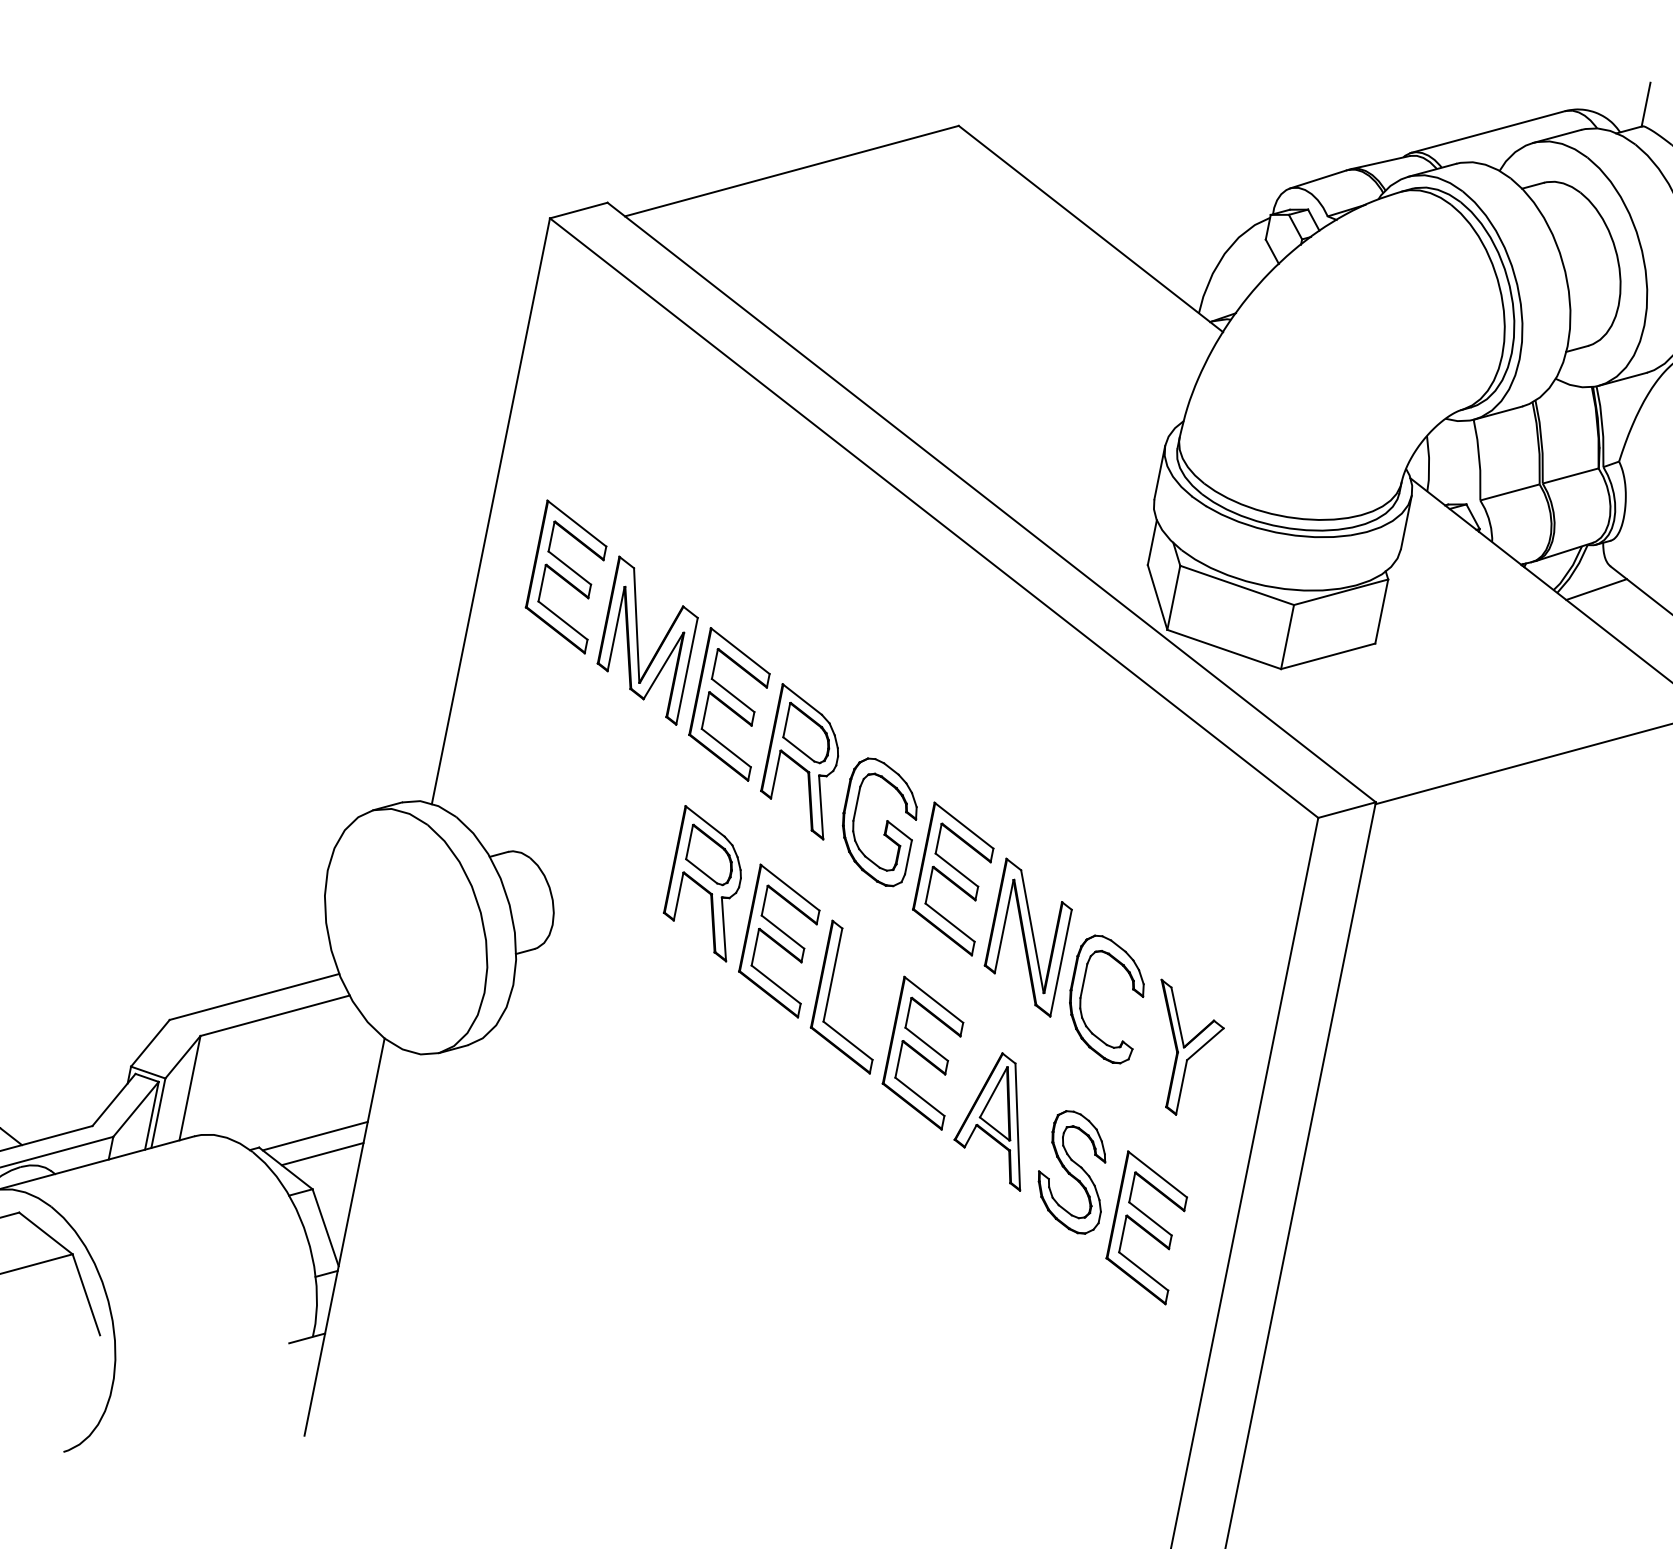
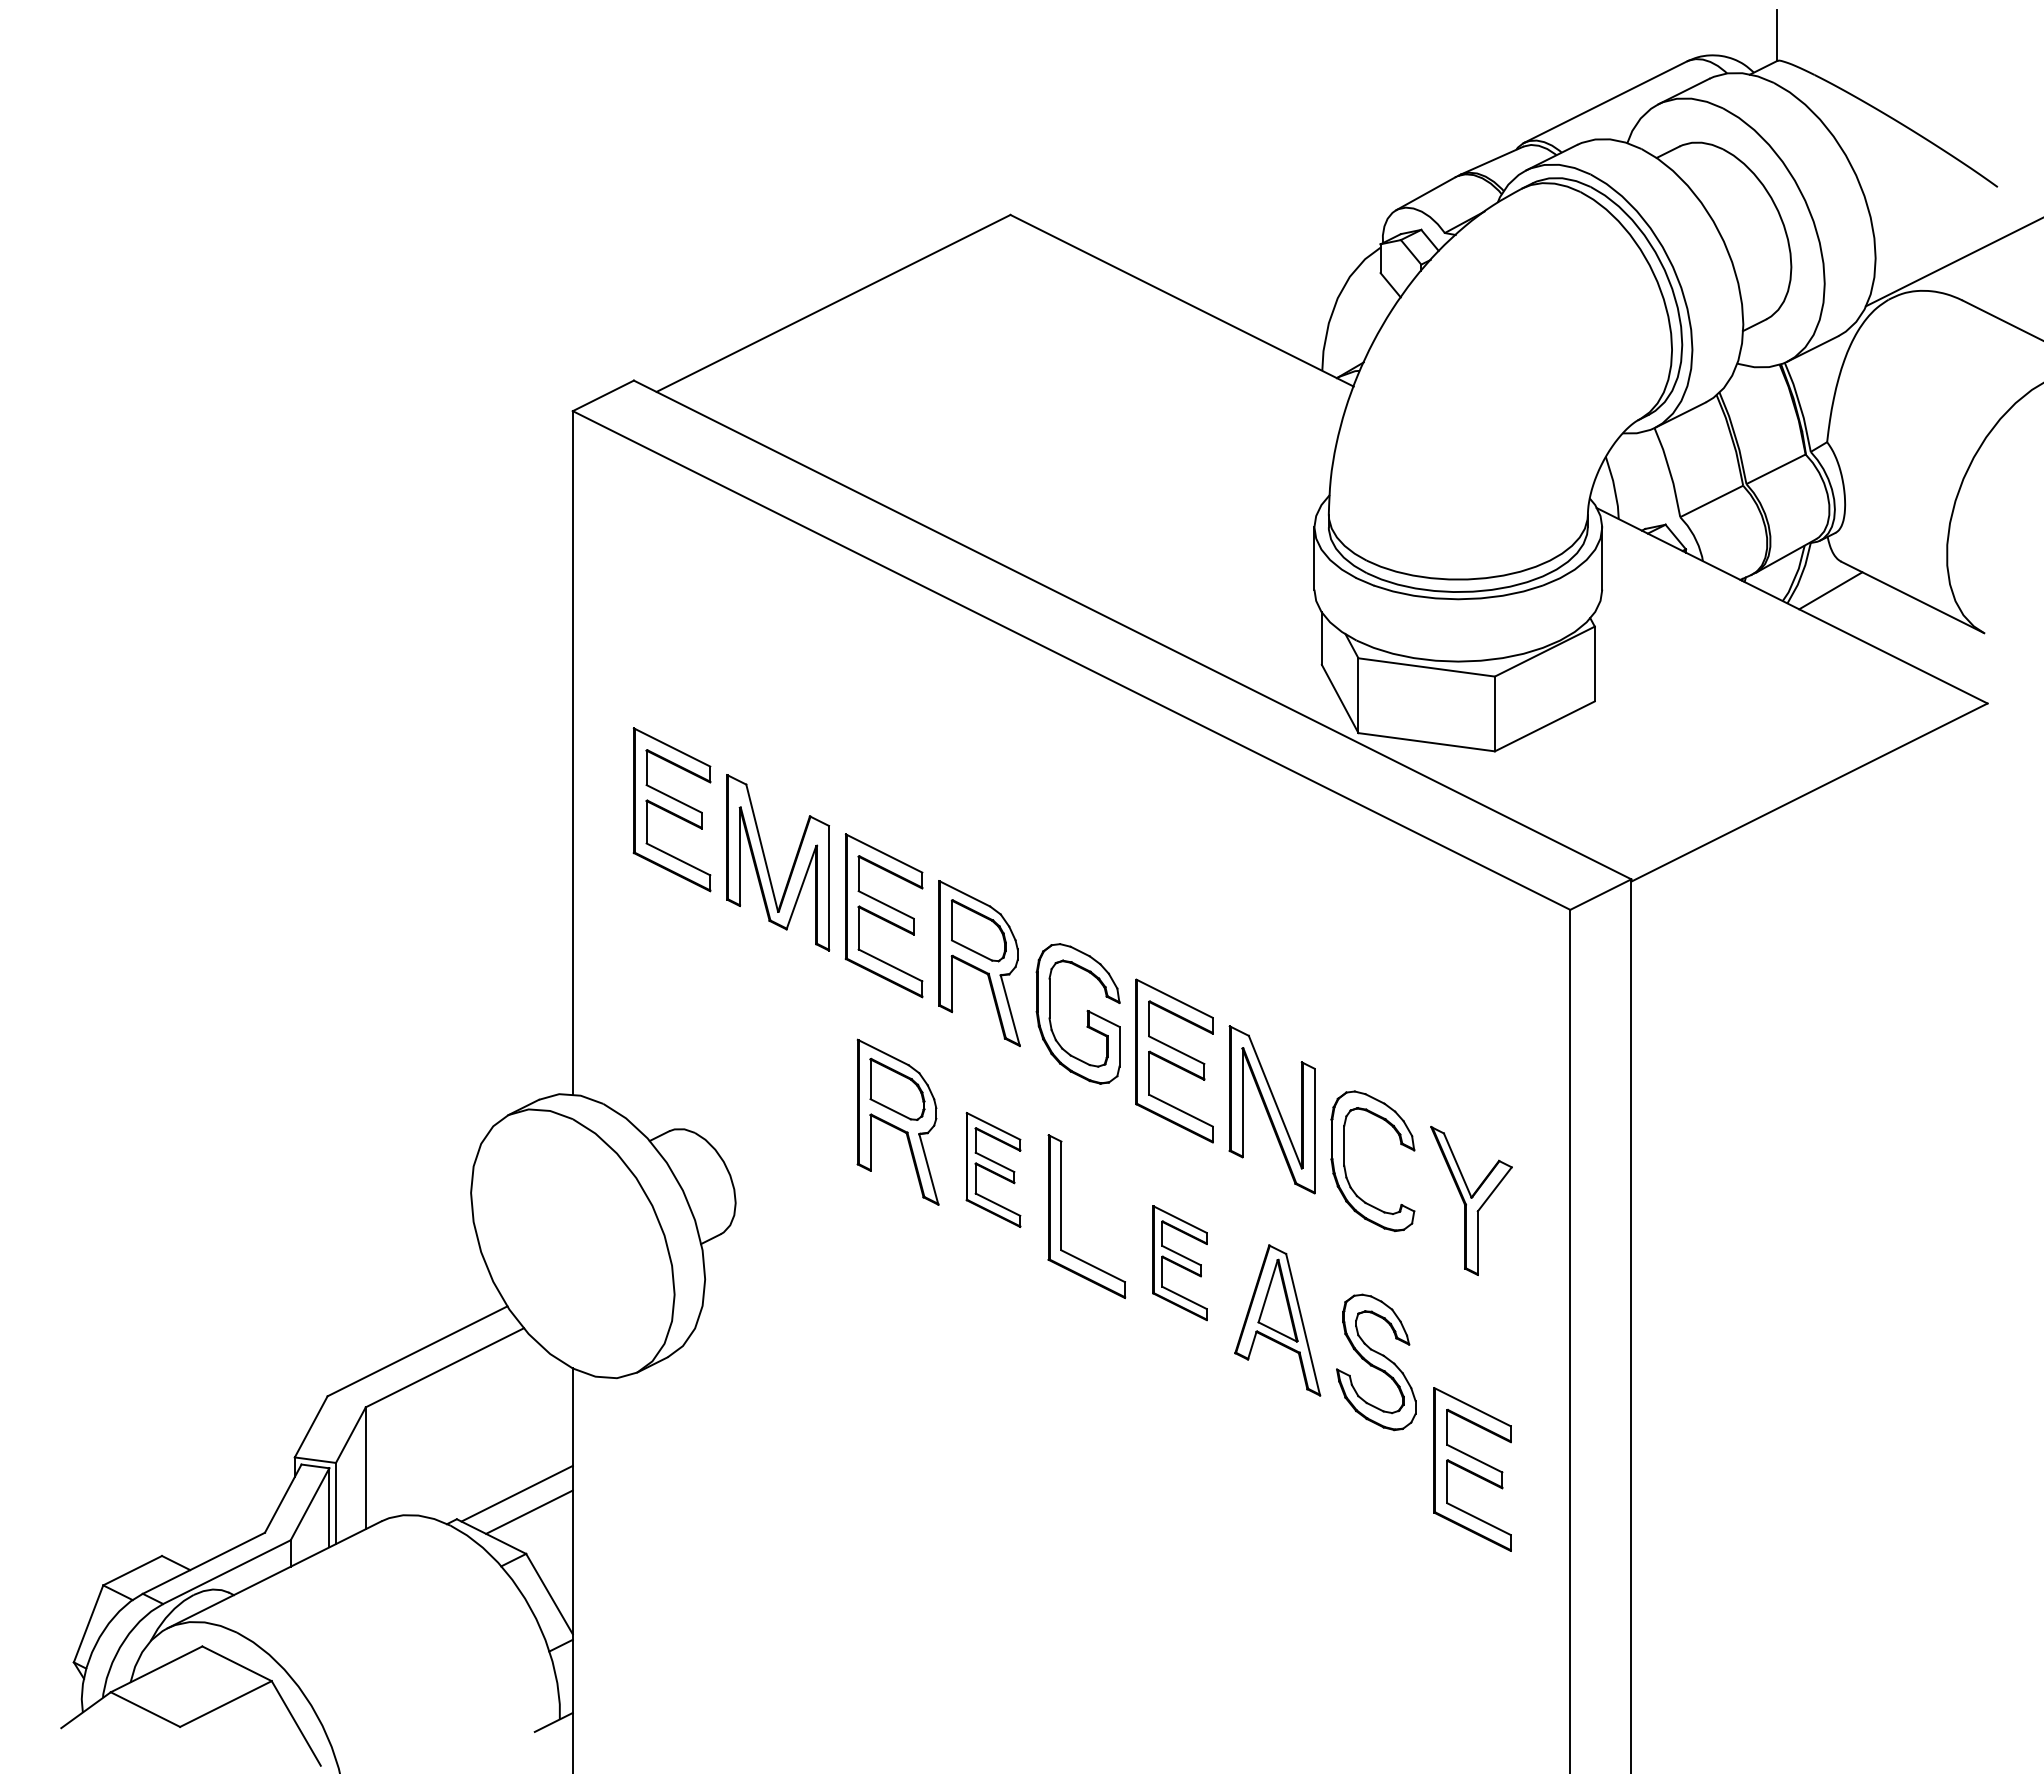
part: (779, 940) -> (993, 1169), size x0.7
part: (922, 1052) -> (1179, 1262), size x0.7
part: (1146, 1227) -> (1472, 1469), moved

